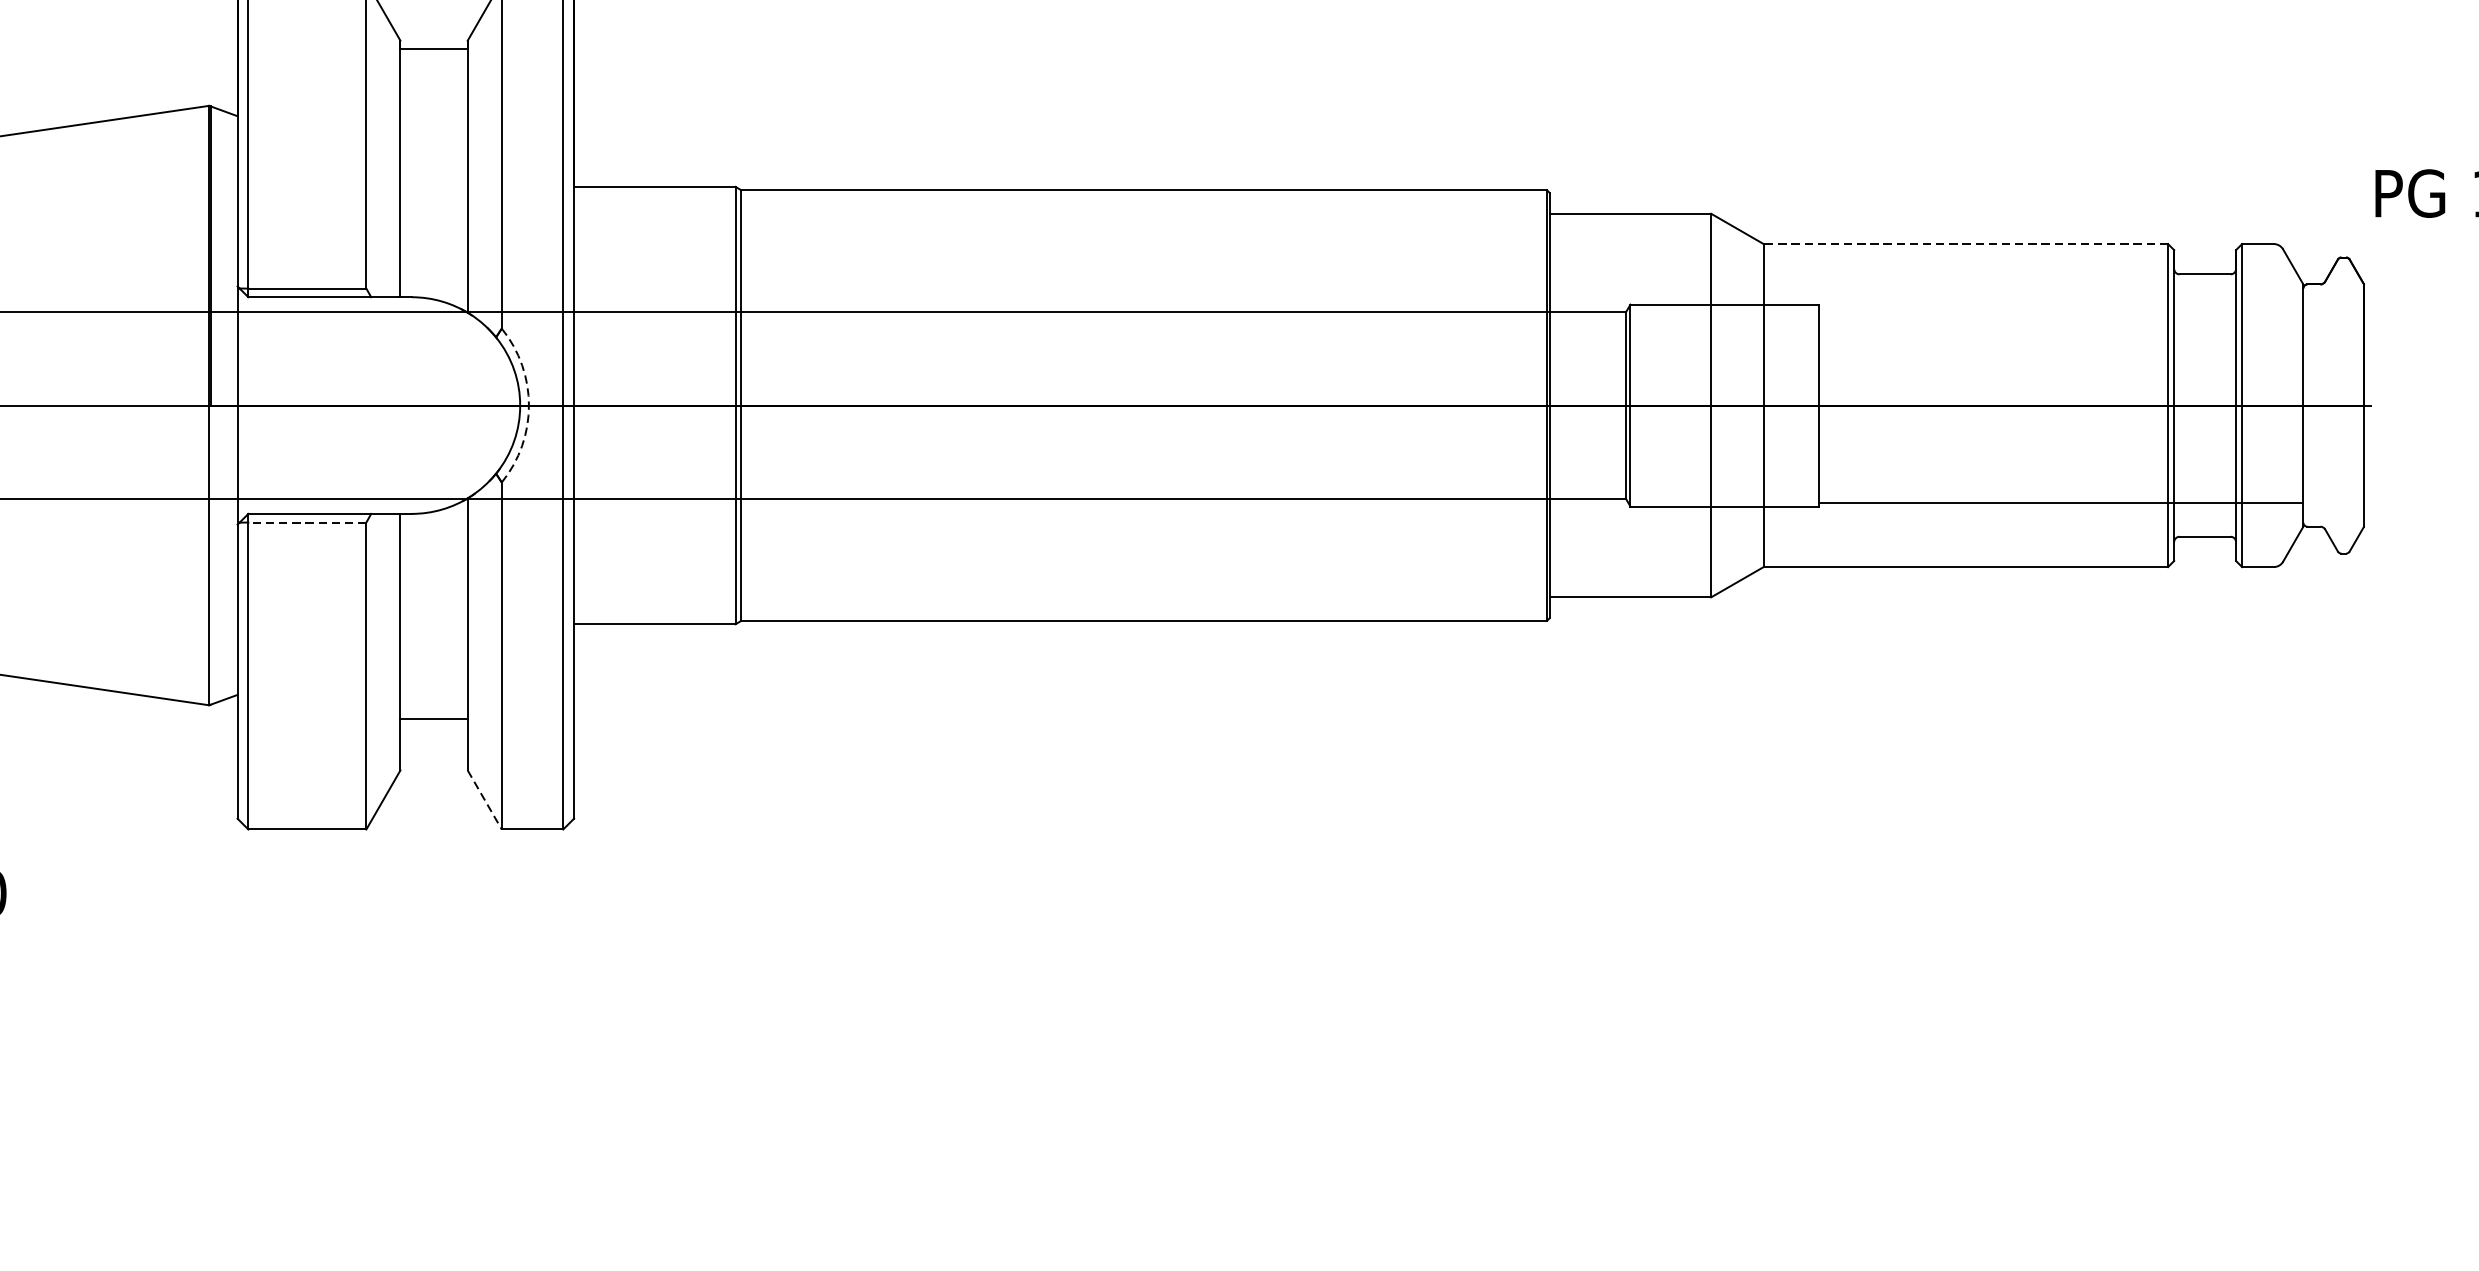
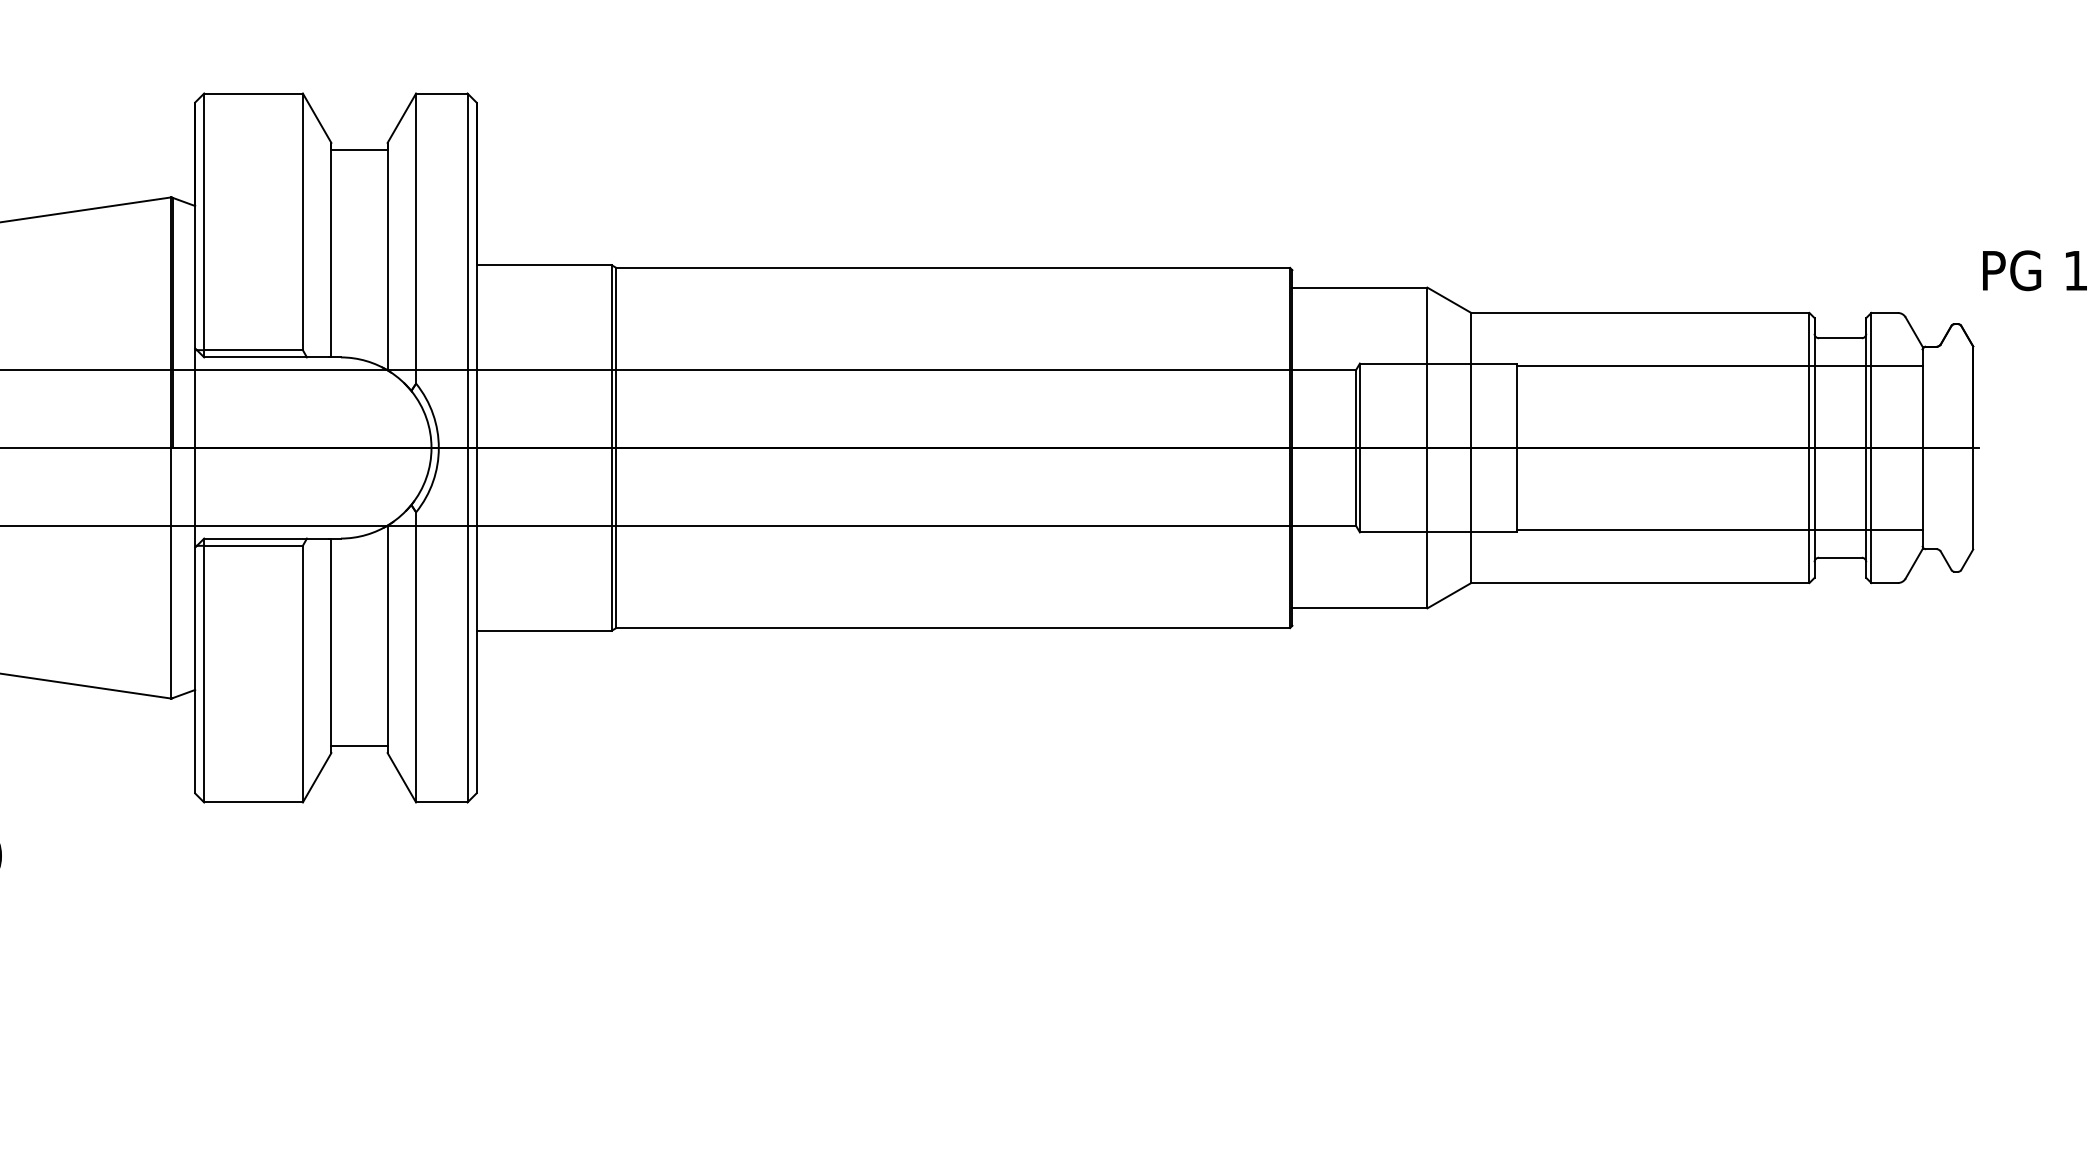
line: (1964, 243) -> (1639, 312), dashed -> solid
line: (2060, 308) -> (1719, 366), added
arc: (528, 406) -> (438, 448), dashed -> solid
line: (307, 522) -> (253, 545), dashed -> solid
line: (434, 719) -> (359, 746), moved
line: (484, 799) -> (401, 777), dashed -> solid

